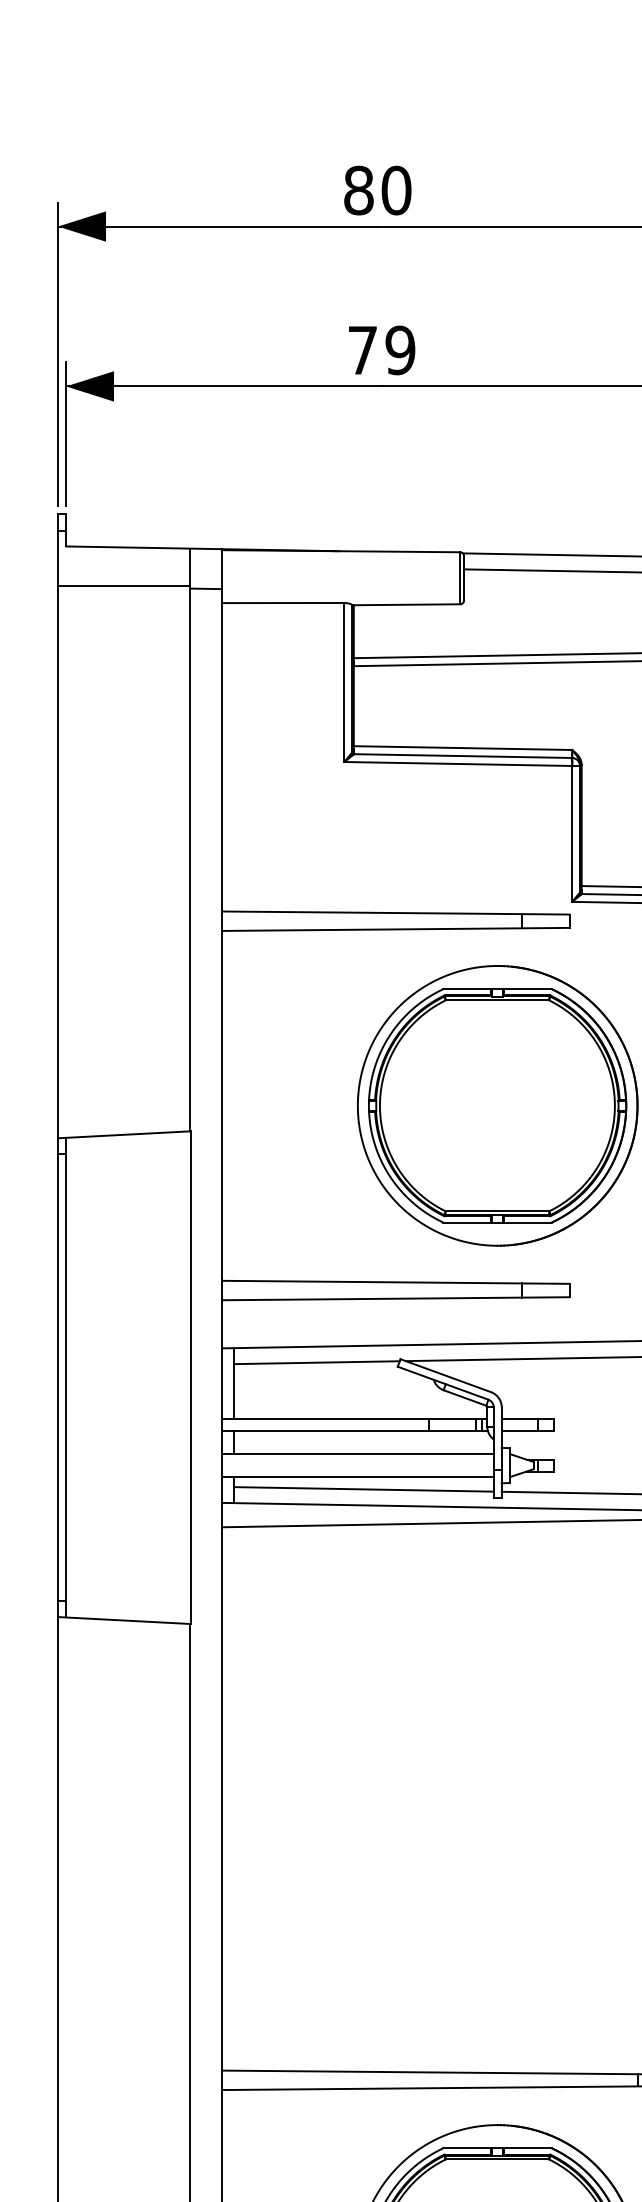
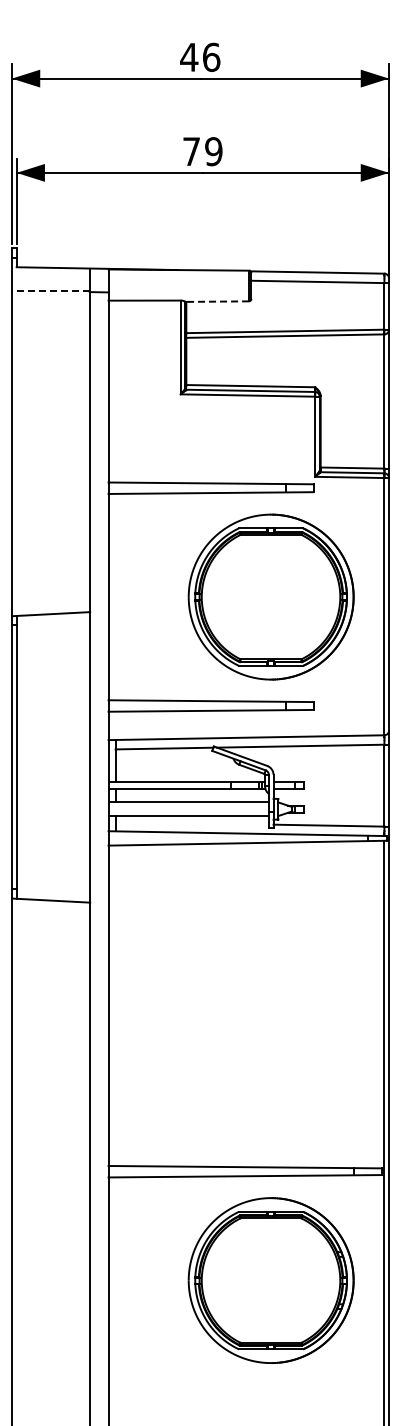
text: (377, 189) -> (200, 56), 80 -> 46
line: (123, 585) -> (50, 290), solid -> dashed
line: (406, 604) -> (217, 301), solid -> dashed
line: (362, 1488) -> (191, 822), removed

